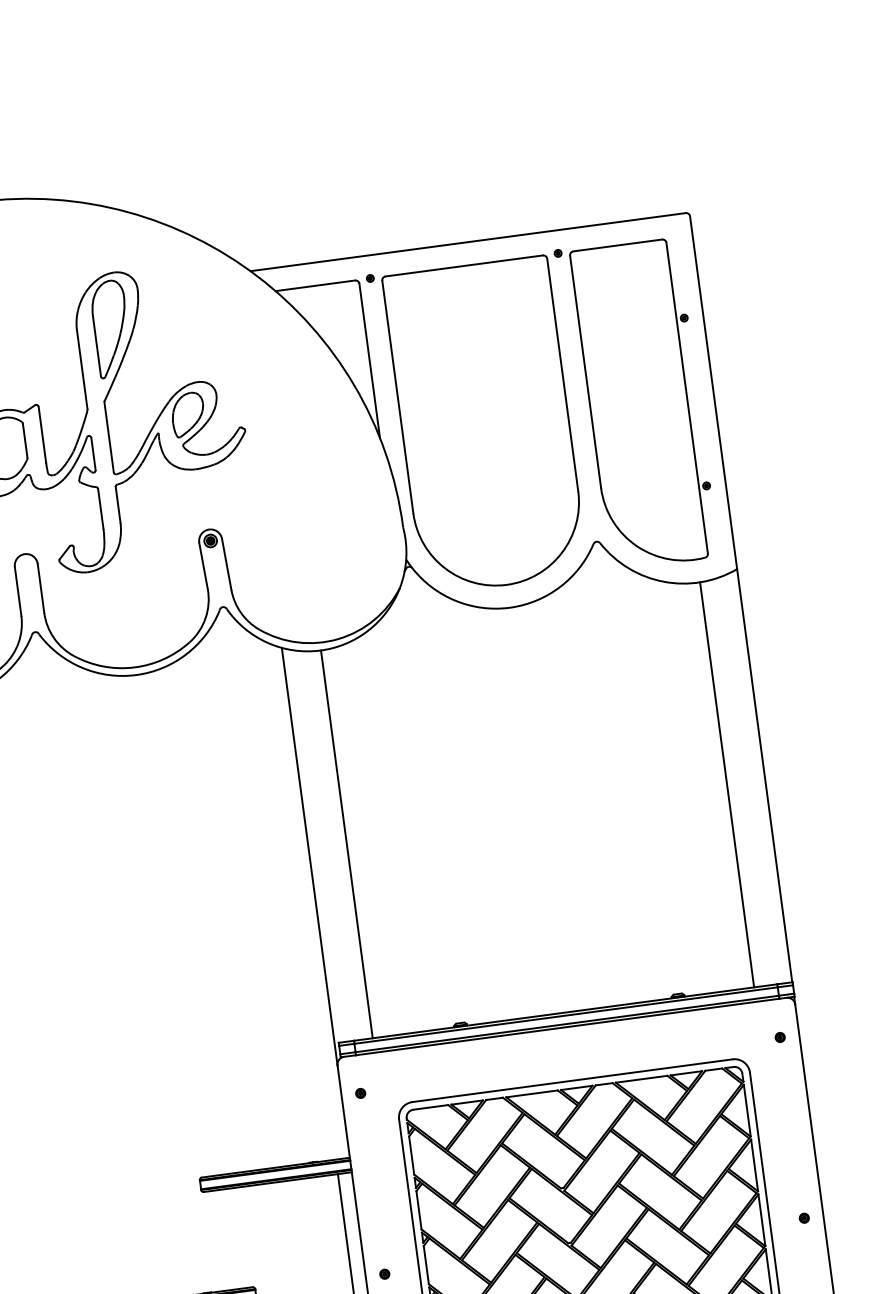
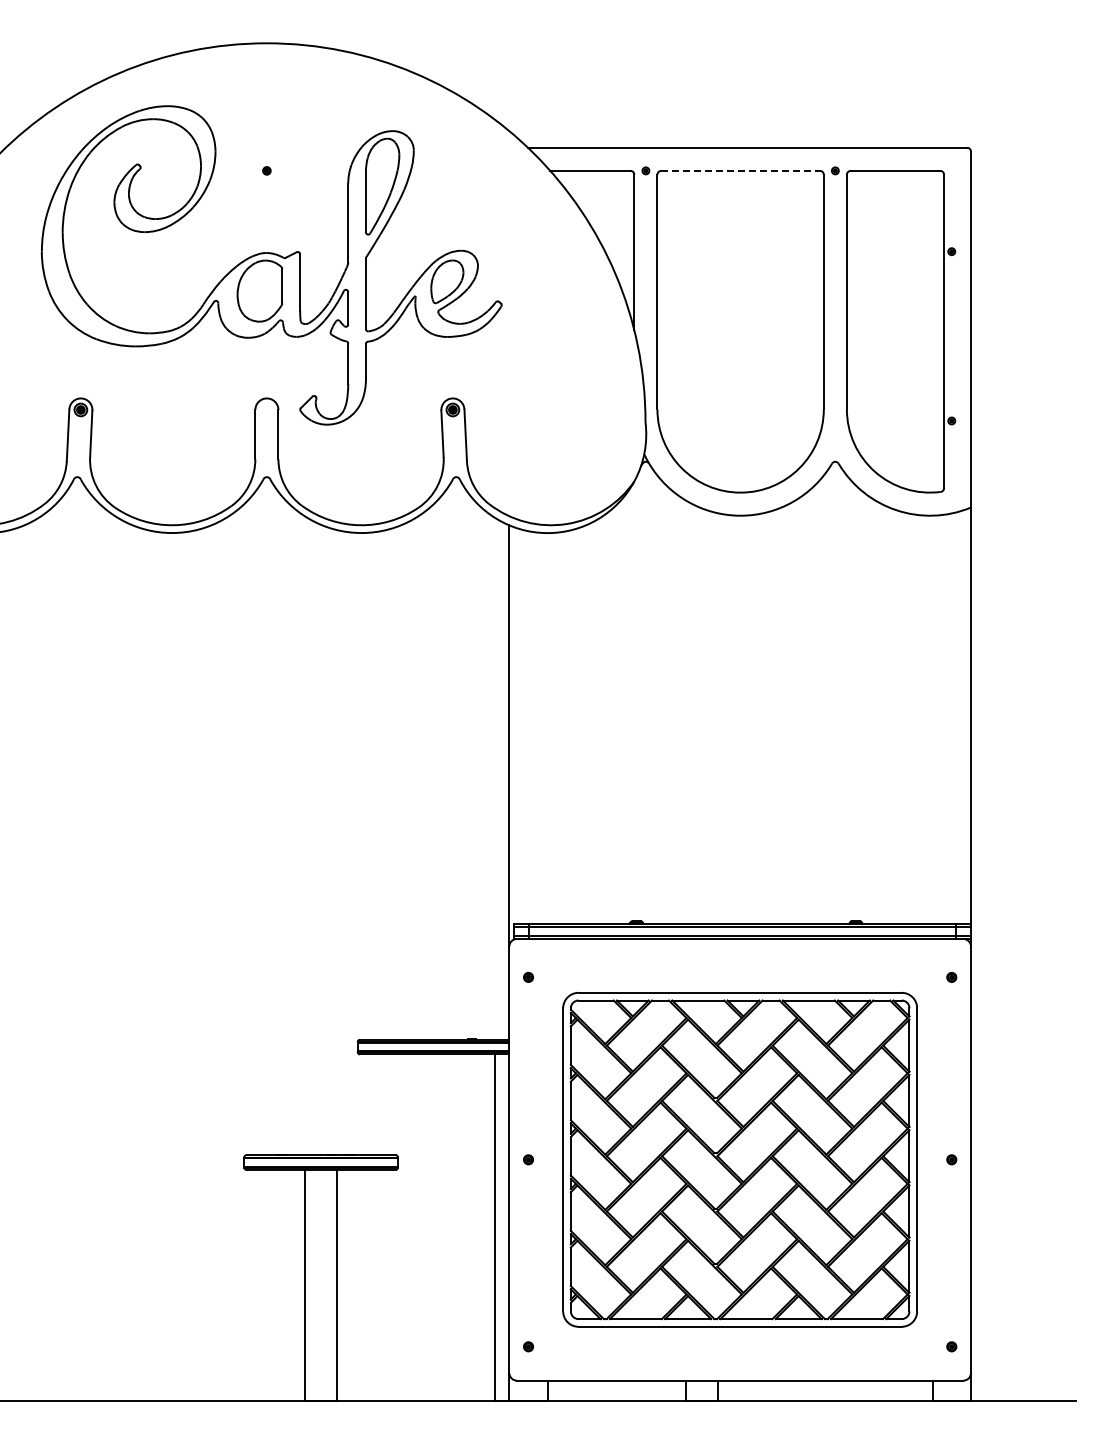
line: (465, 265) -> (741, 170), solid -> dashed
line: (726, 784) -> (932, 719), removed
line: (346, 844) -> (547, 728), removed

